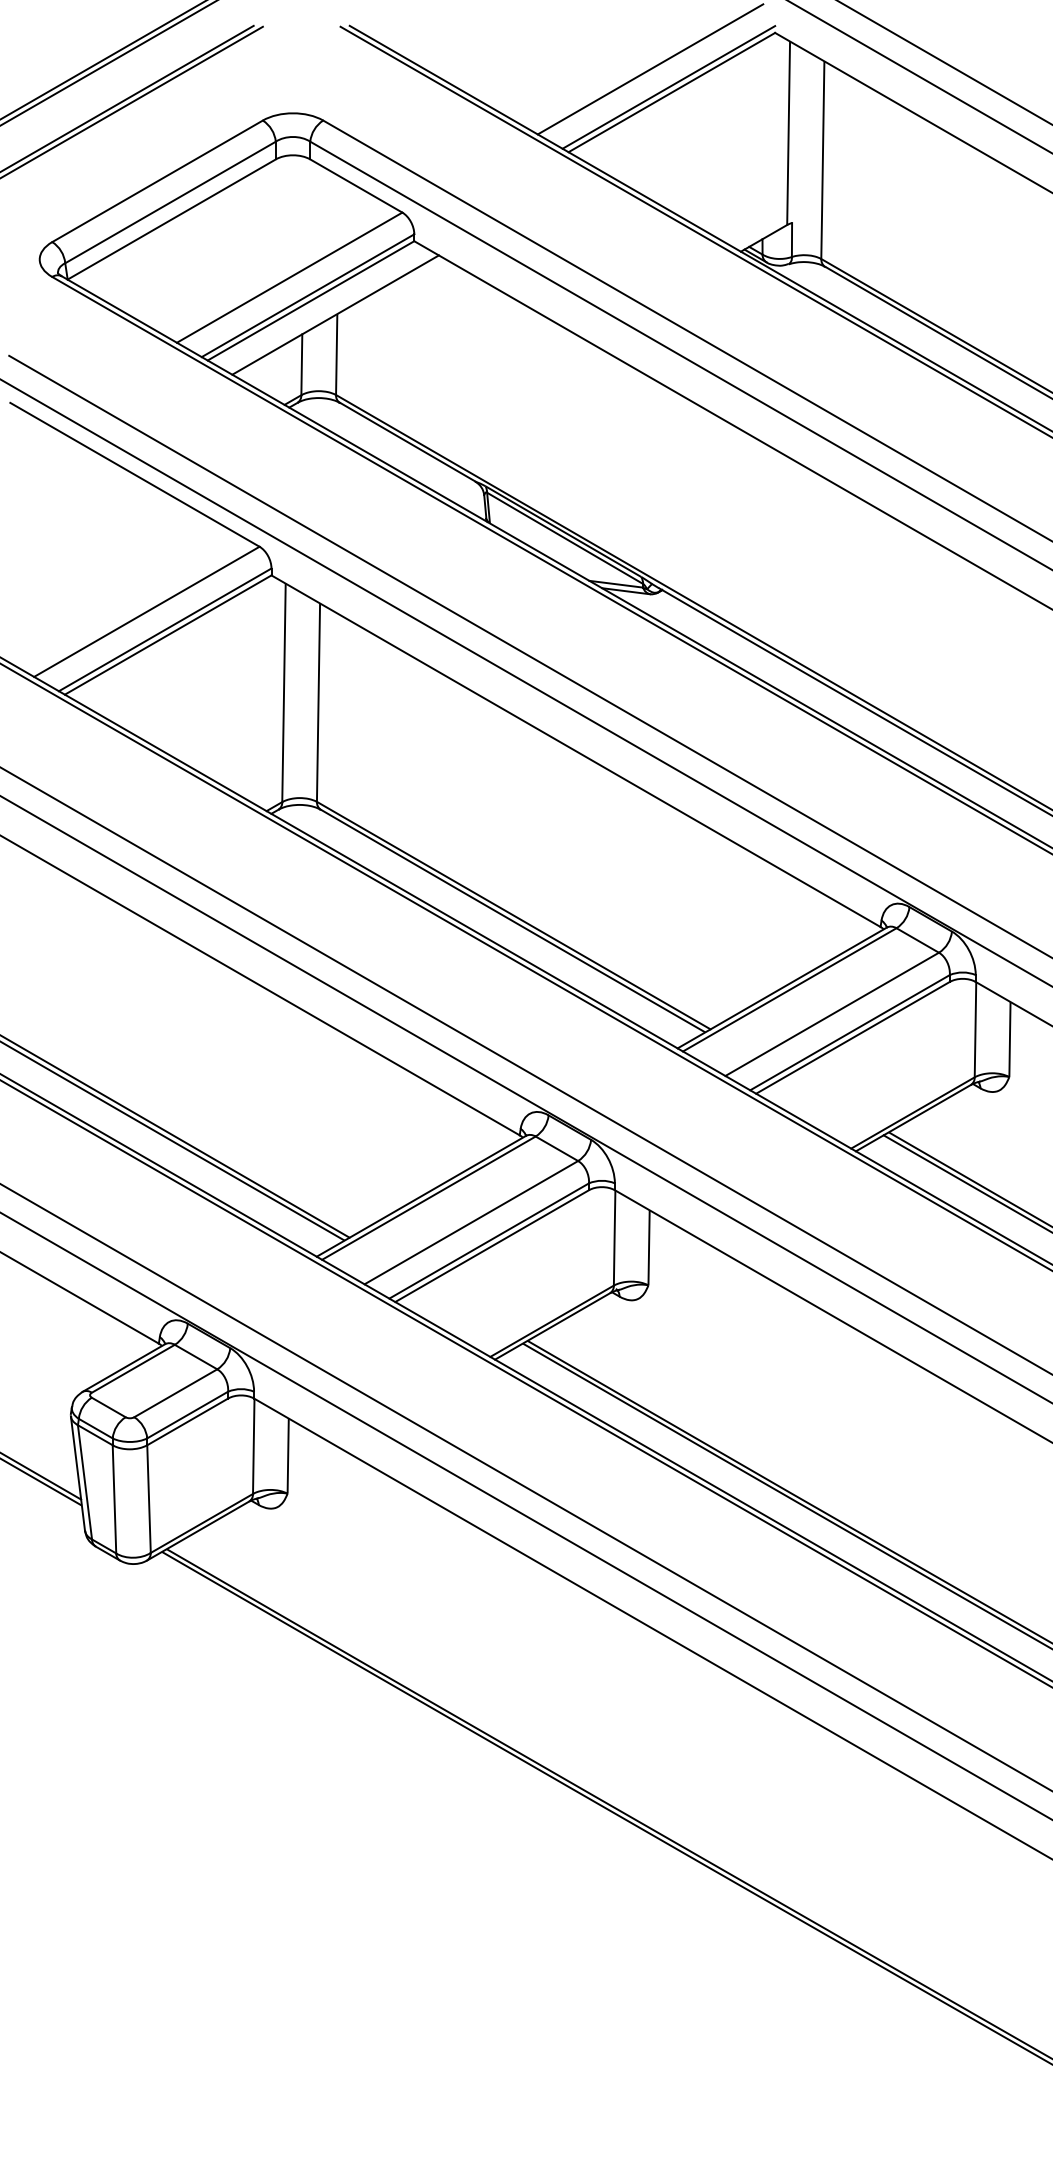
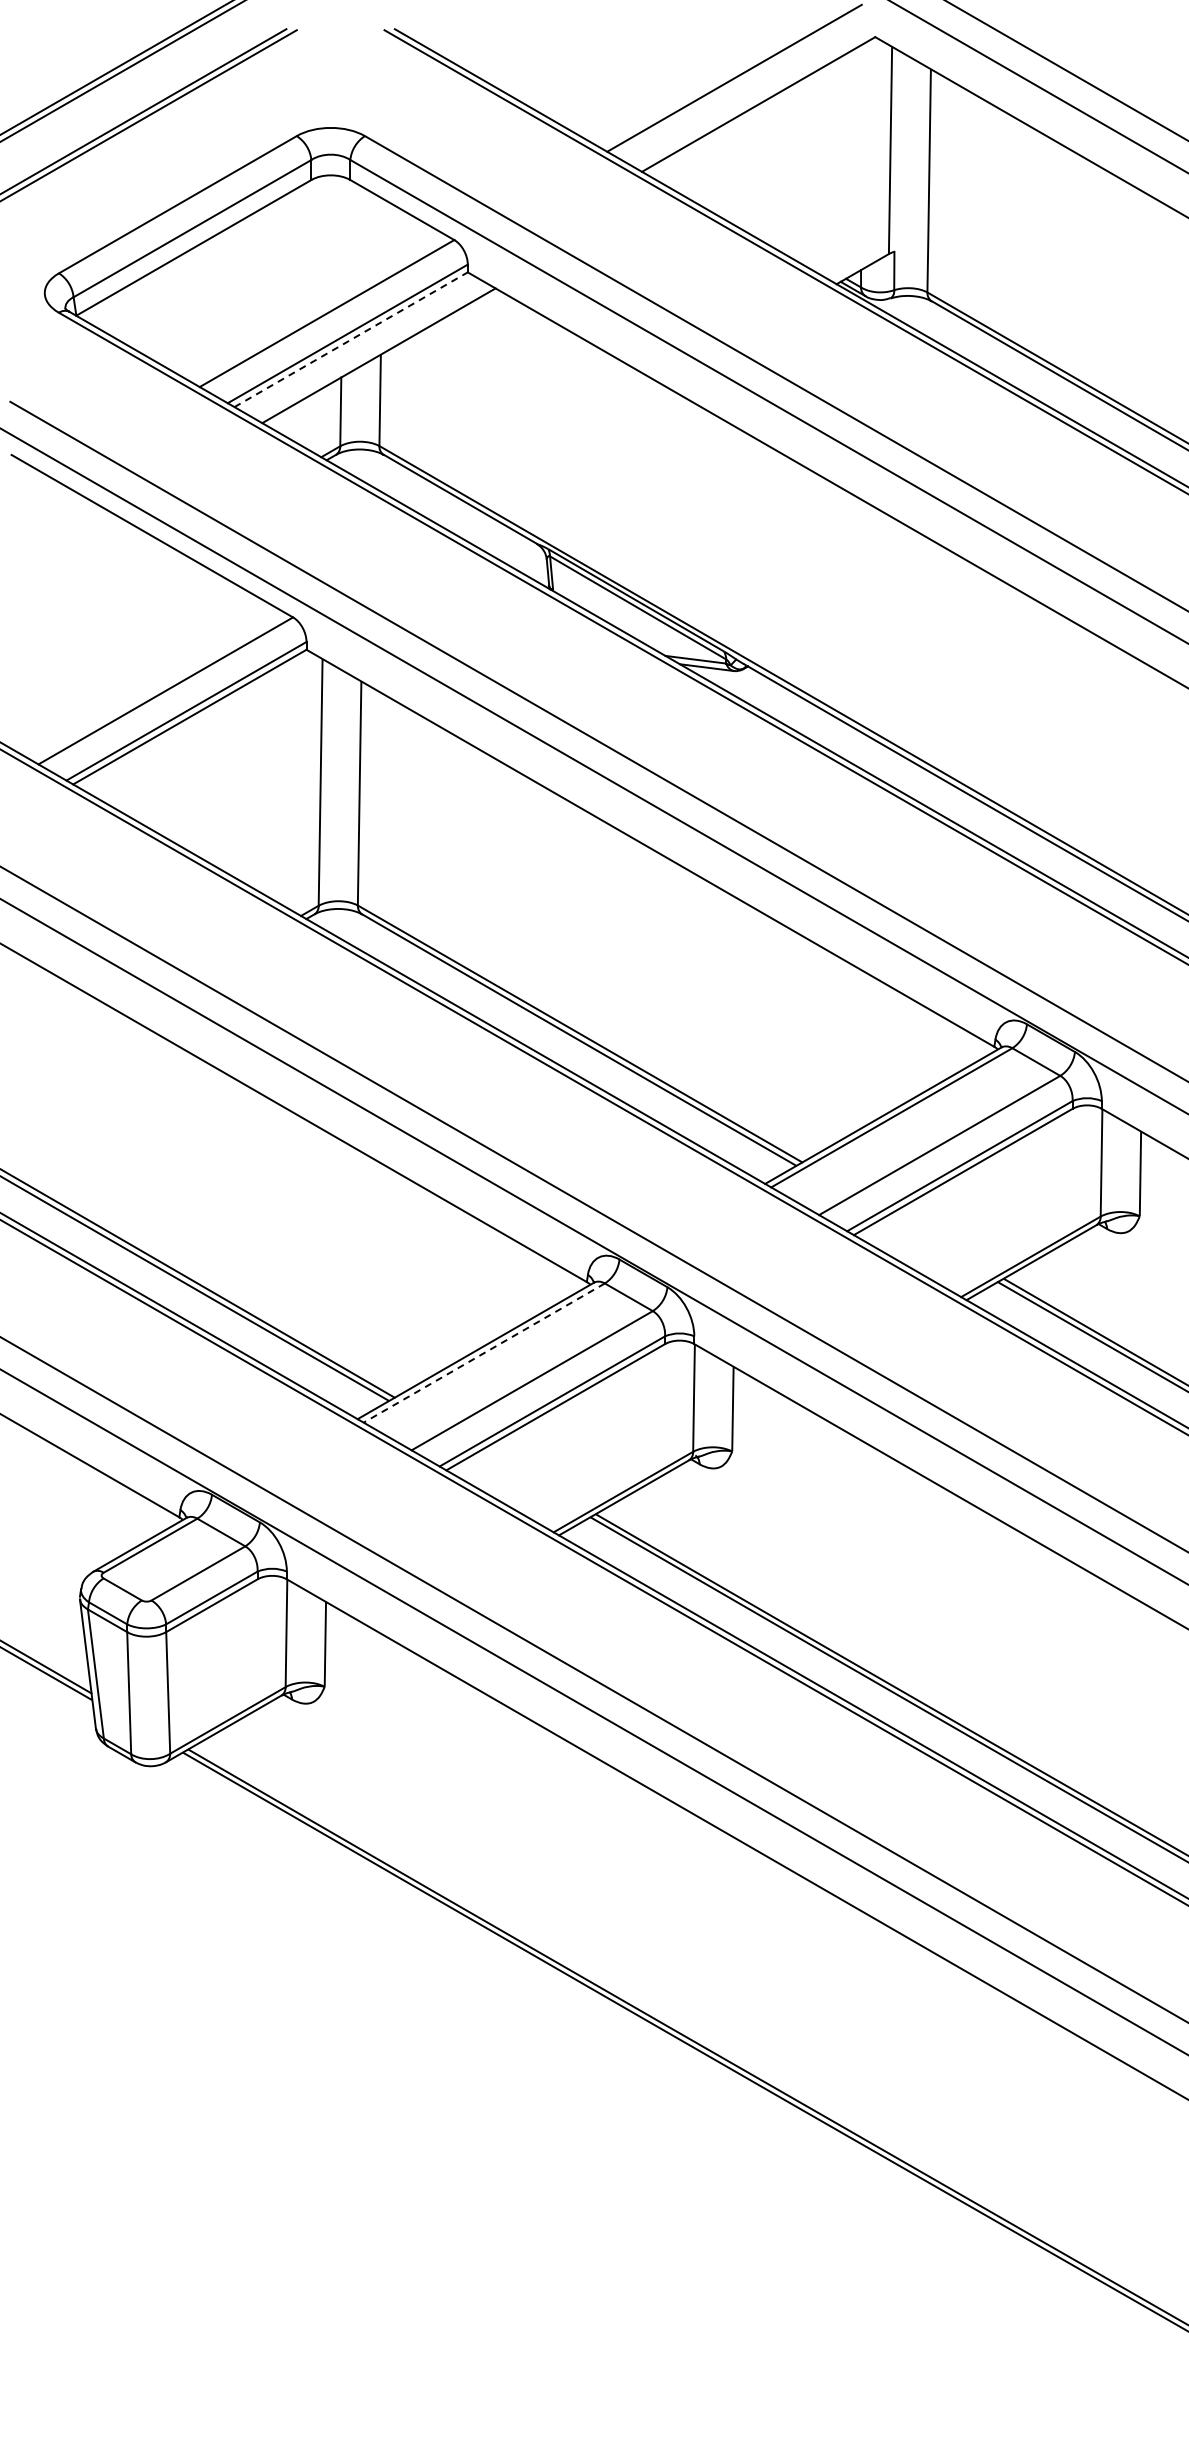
line: (669, 87) -> (755, 98), removed
line: (311, 300) -> (351, 339), solid -> dashed
line: (428, 1198) -> (483, 1353), solid -> dashed

